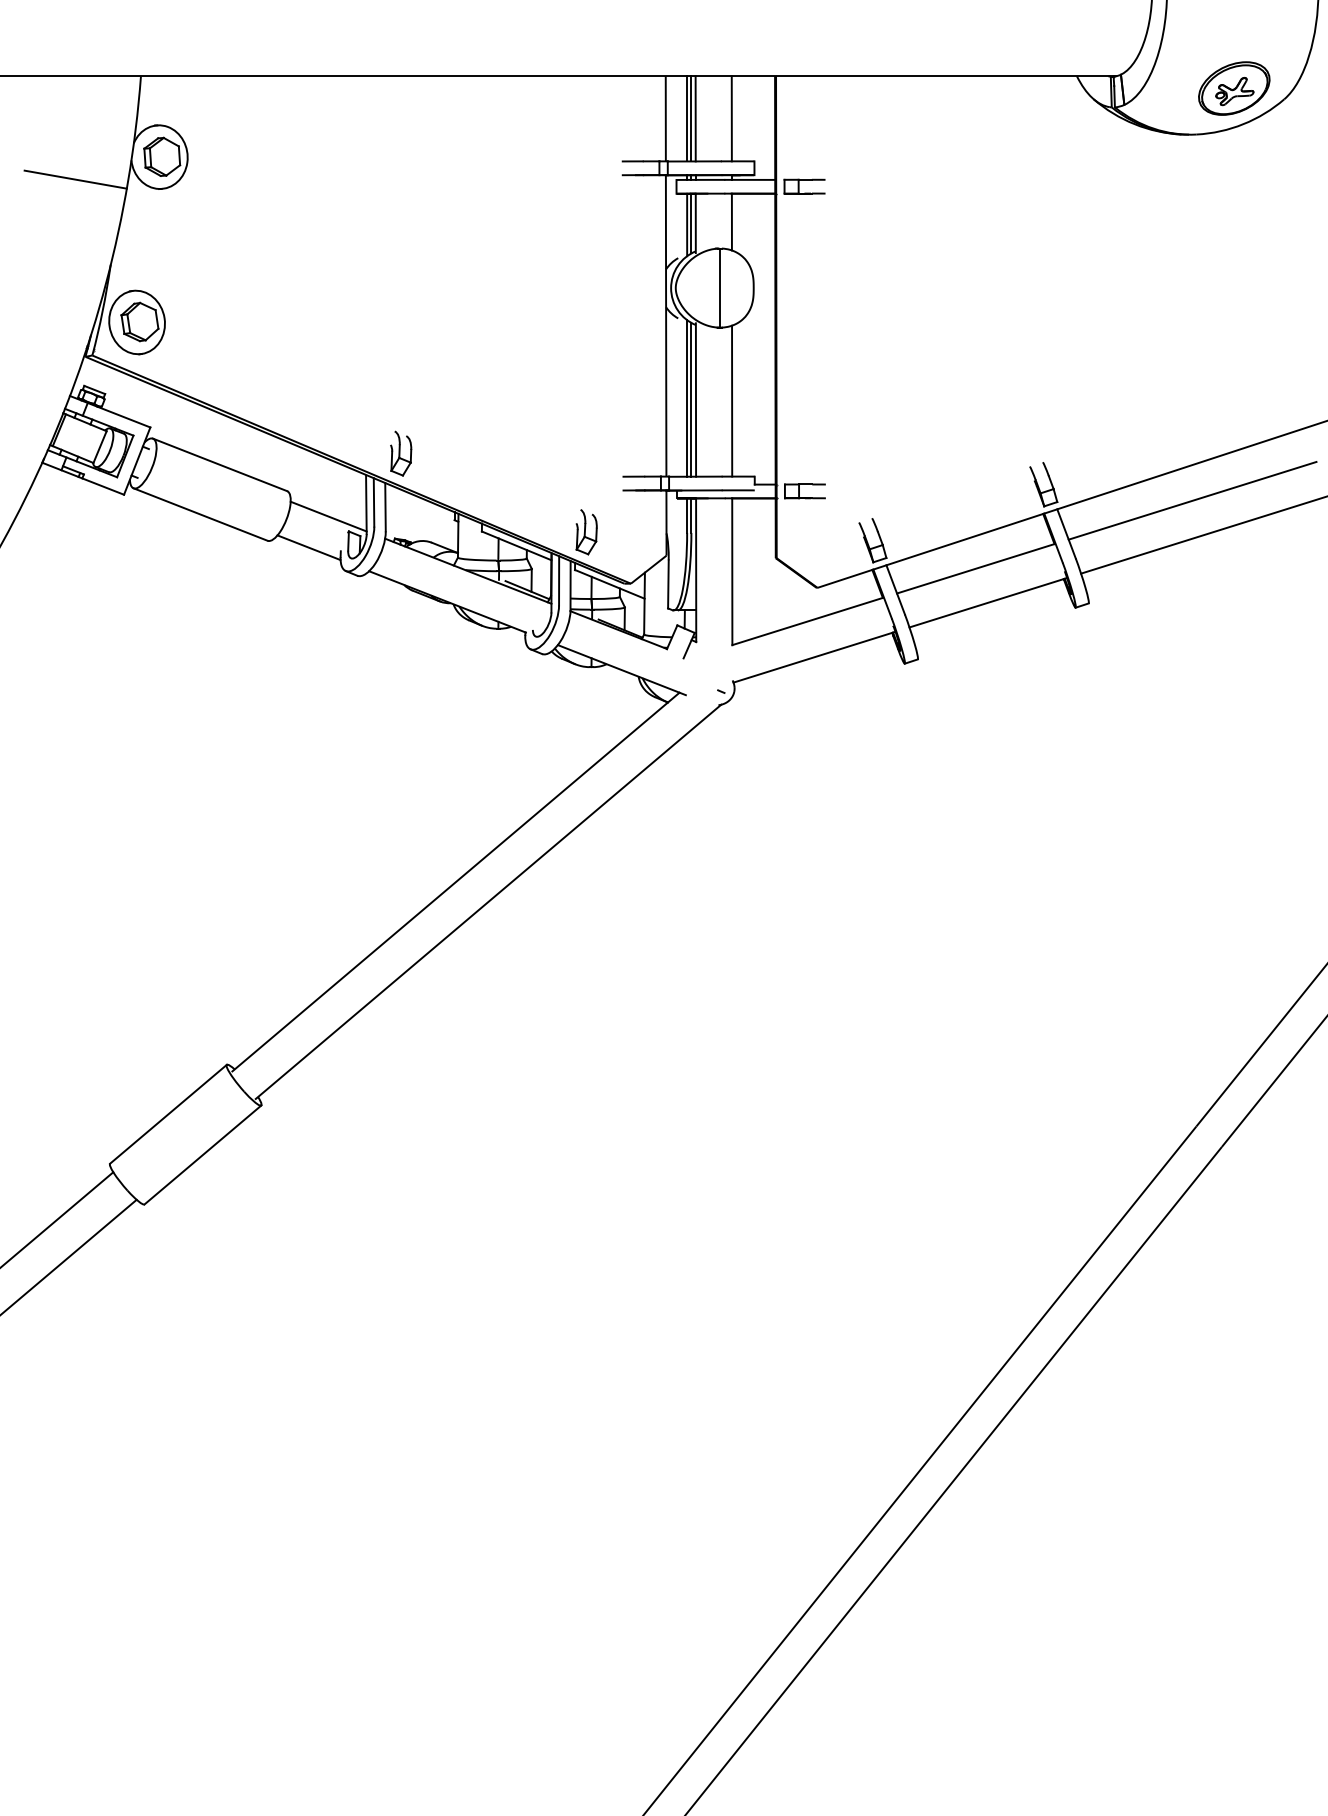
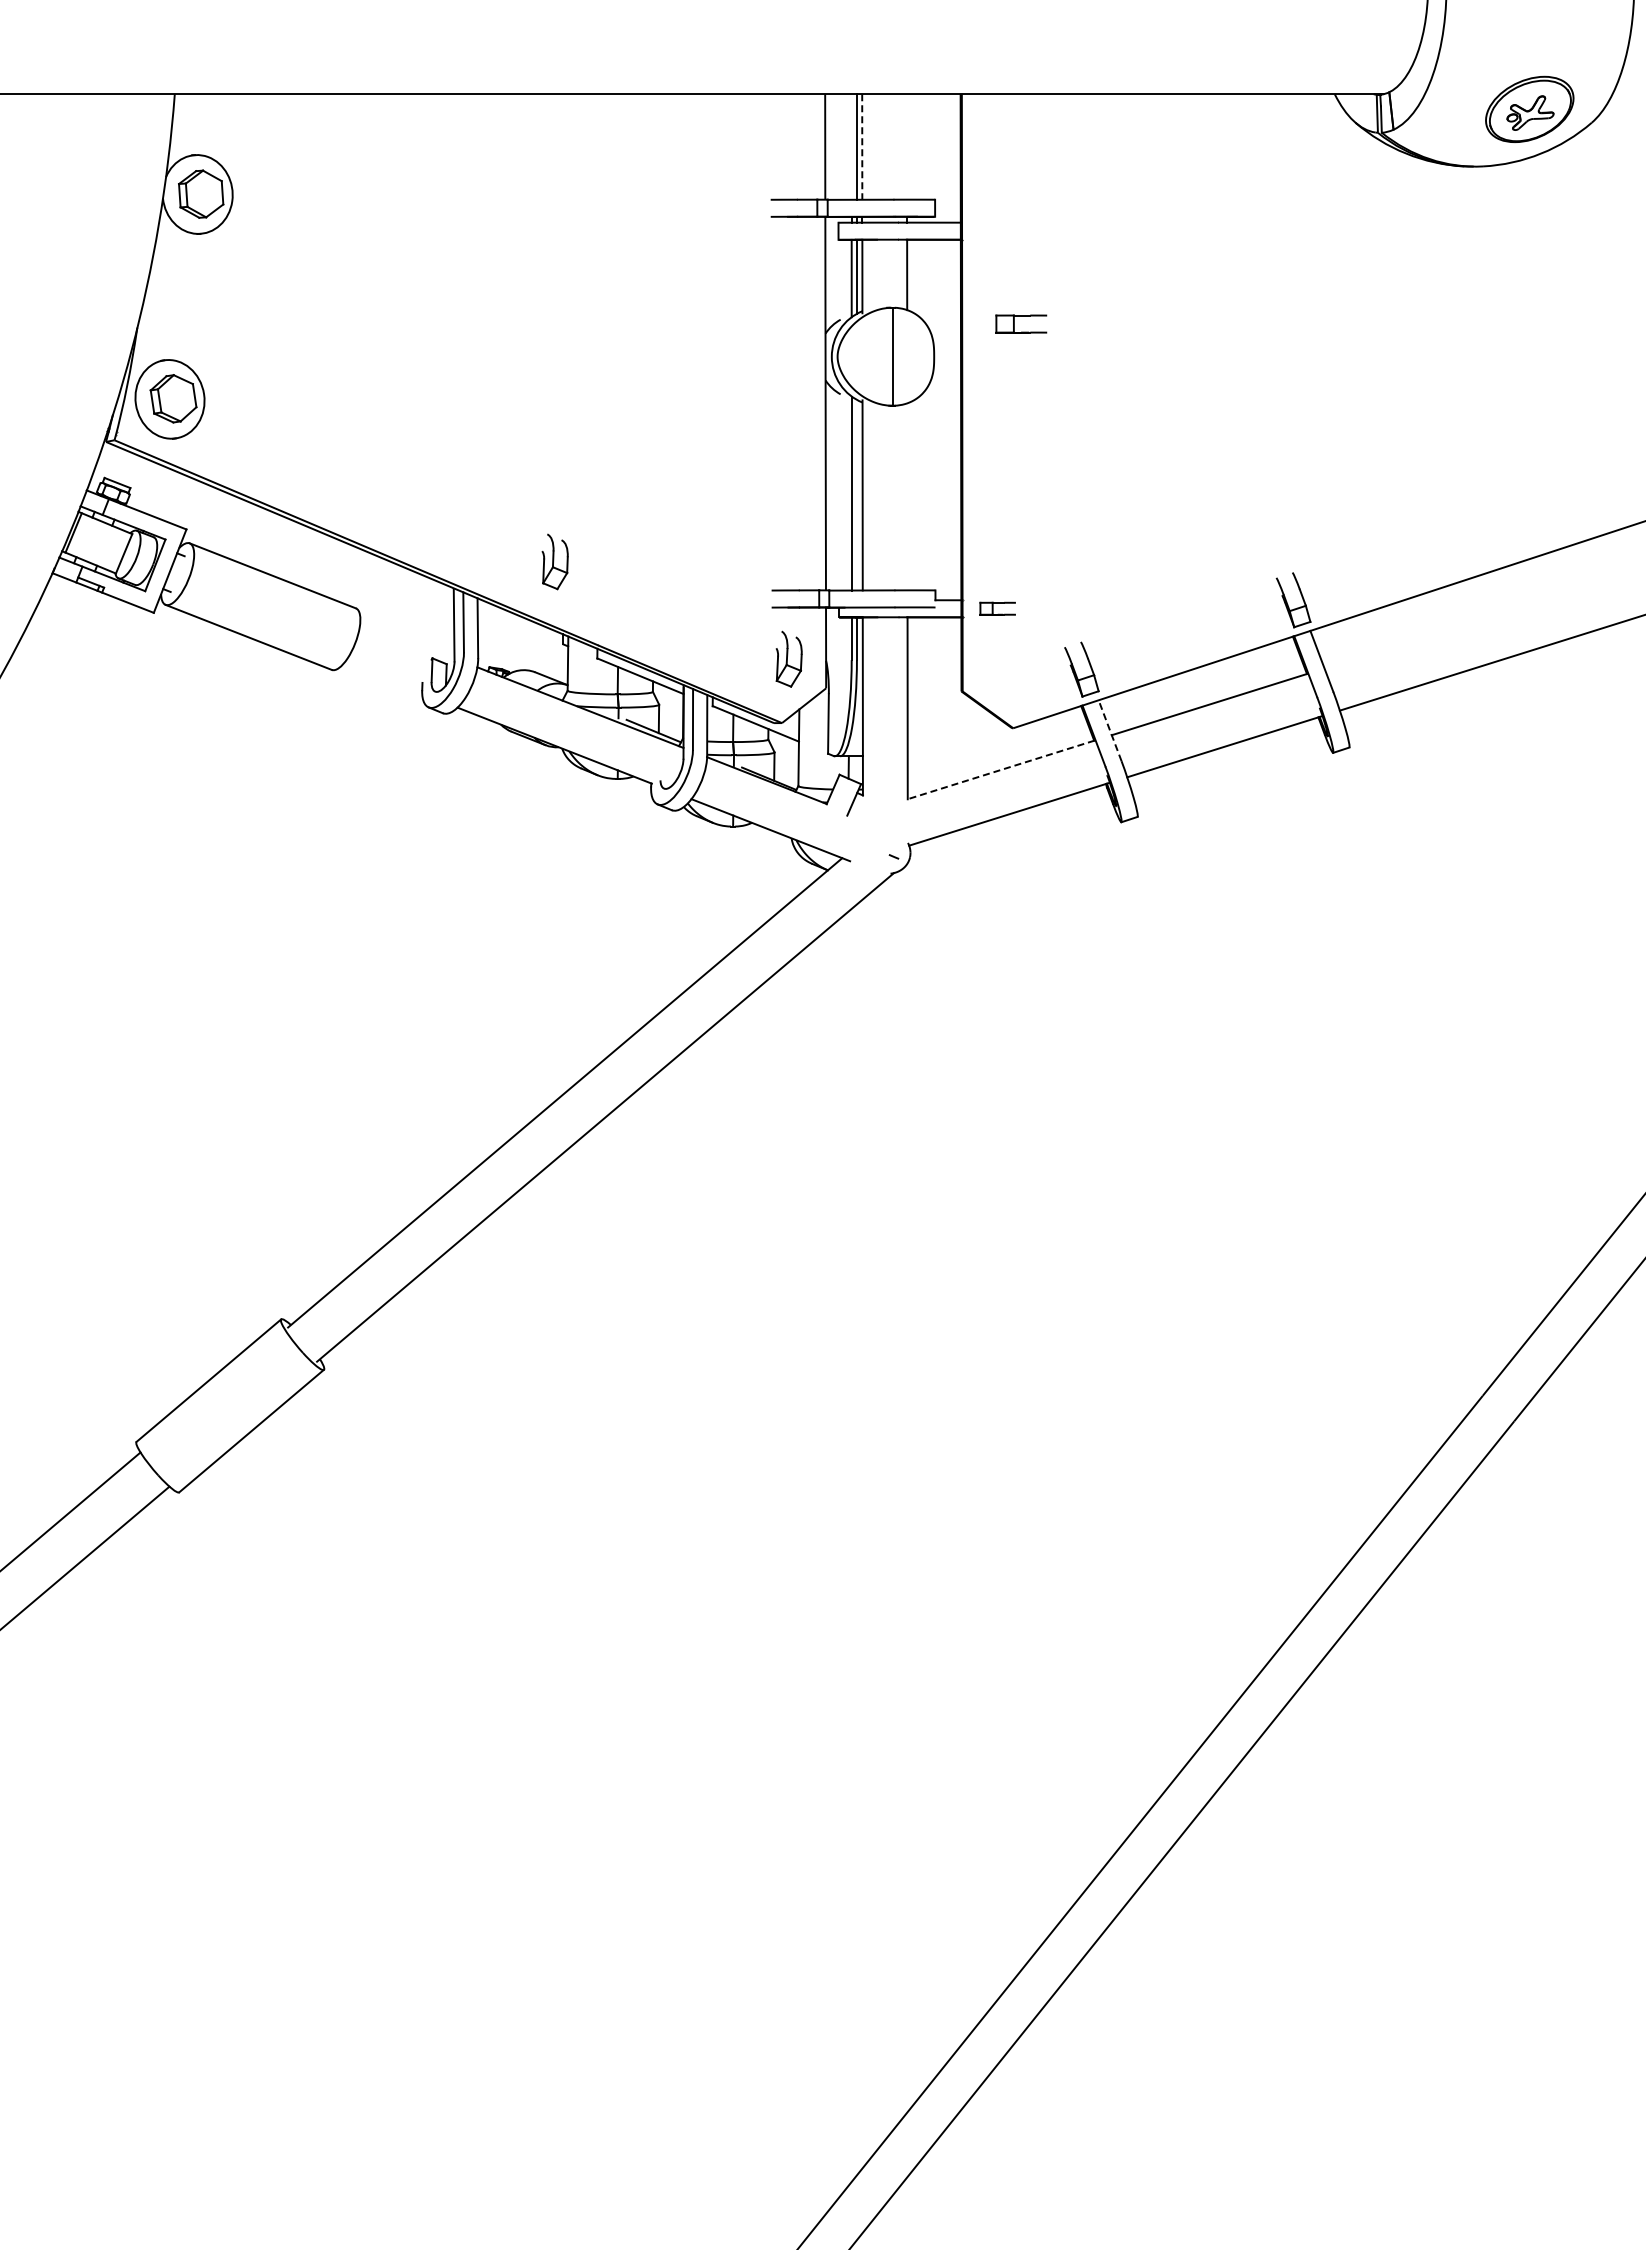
line: (686, 118) -> (851, 146), removed
line: (731, 118) -> (906, 146), removed
line: (695, 119) -> (862, 147), solid -> dashed
line: (75, 179) -> (93, 222), removed
part: (804, 180) -> (1021, 316), moved
line: (691, 399) -> (856, 494), removed
line: (732, 400) -> (907, 496), removed
part: (400, 453) -> (554, 561), moved
part: (804, 491) -> (997, 608), size x0.7
line: (1192, 500) -> (1477, 620), removed
line: (328, 516) -> (407, 639), removed
part: (586, 531) -> (788, 658), moved
line: (309, 547) -> (383, 678), removed
line: (895, 589) -> (1110, 730), solid -> dashed
line: (808, 621) -> (1001, 769), solid -> dashed

